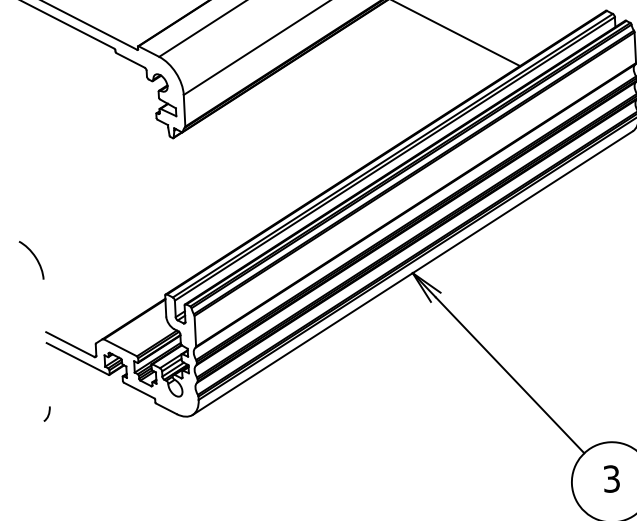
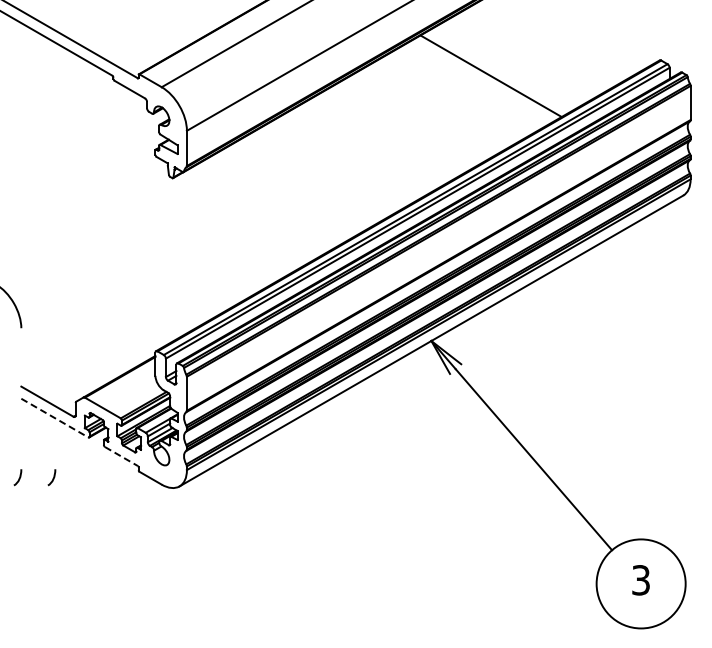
line: (77, 359) -> (54, 418), solid -> dashed
line: (139, 390) -> (121, 456), solid -> dashed
curve: (78, 413) -> (52, 478), added

